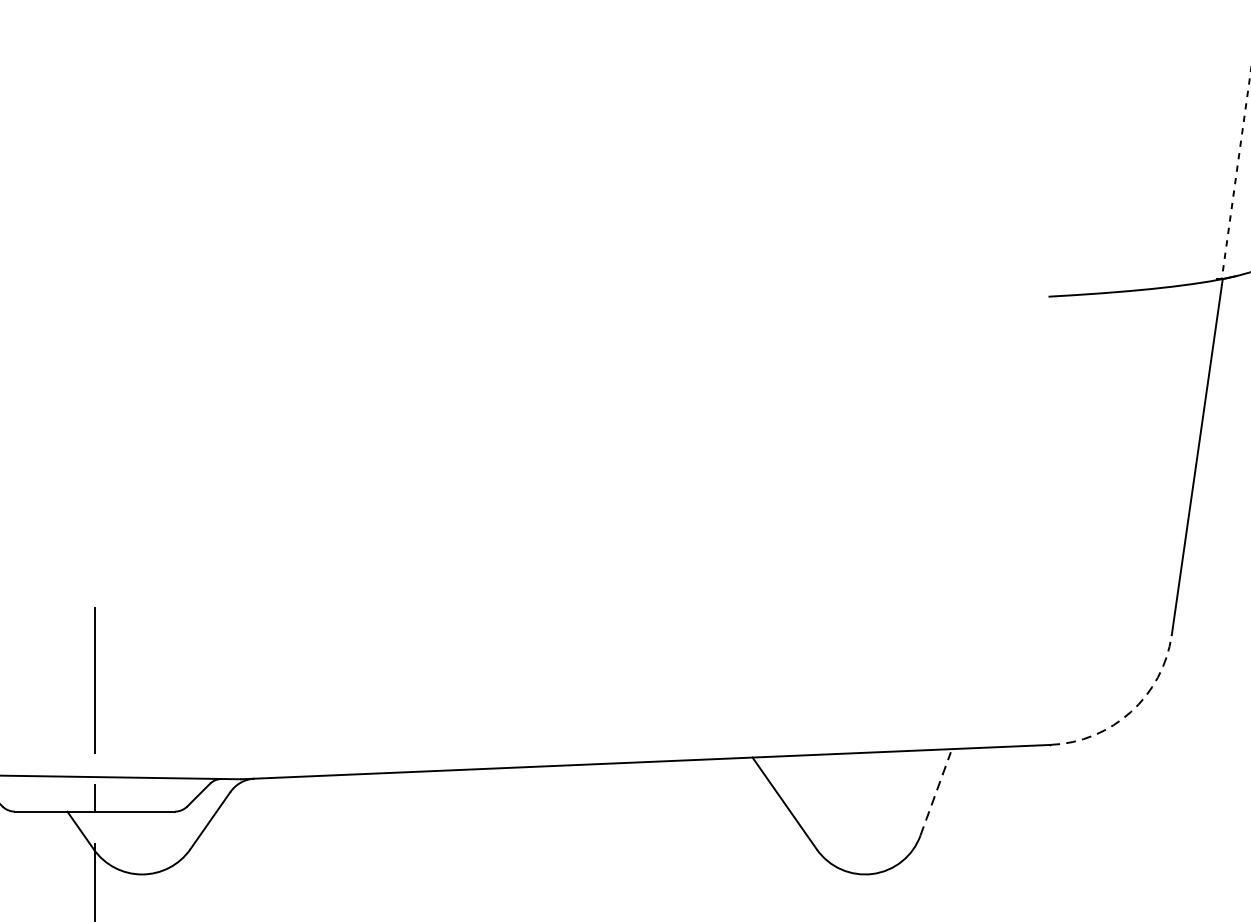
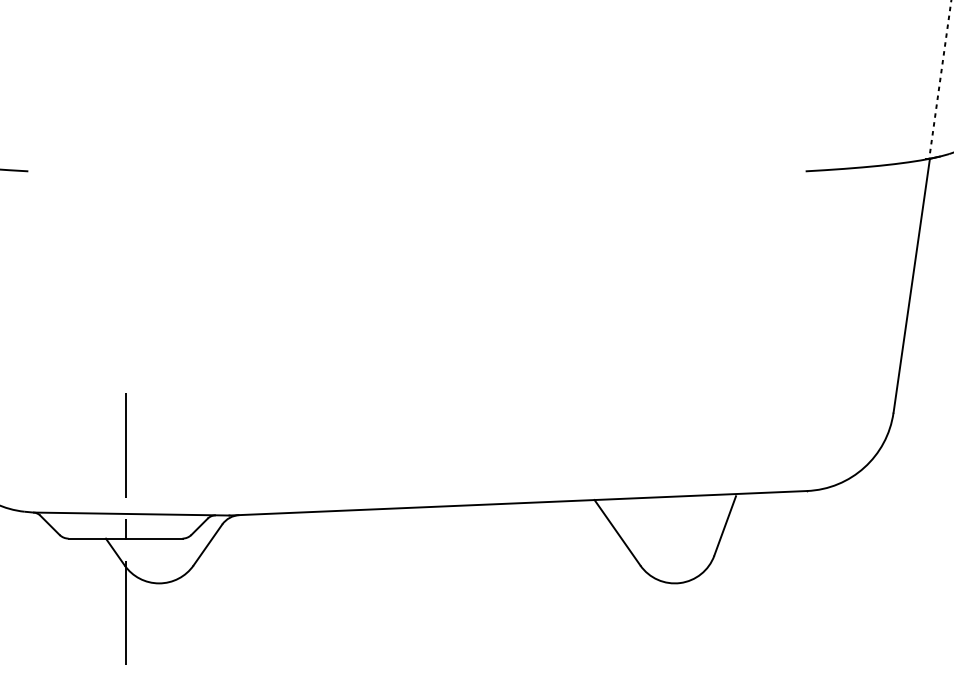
arc: (1131, 711) -> (864, 467), dashed -> solid
line: (936, 793) -> (725, 525), dashed -> solid

